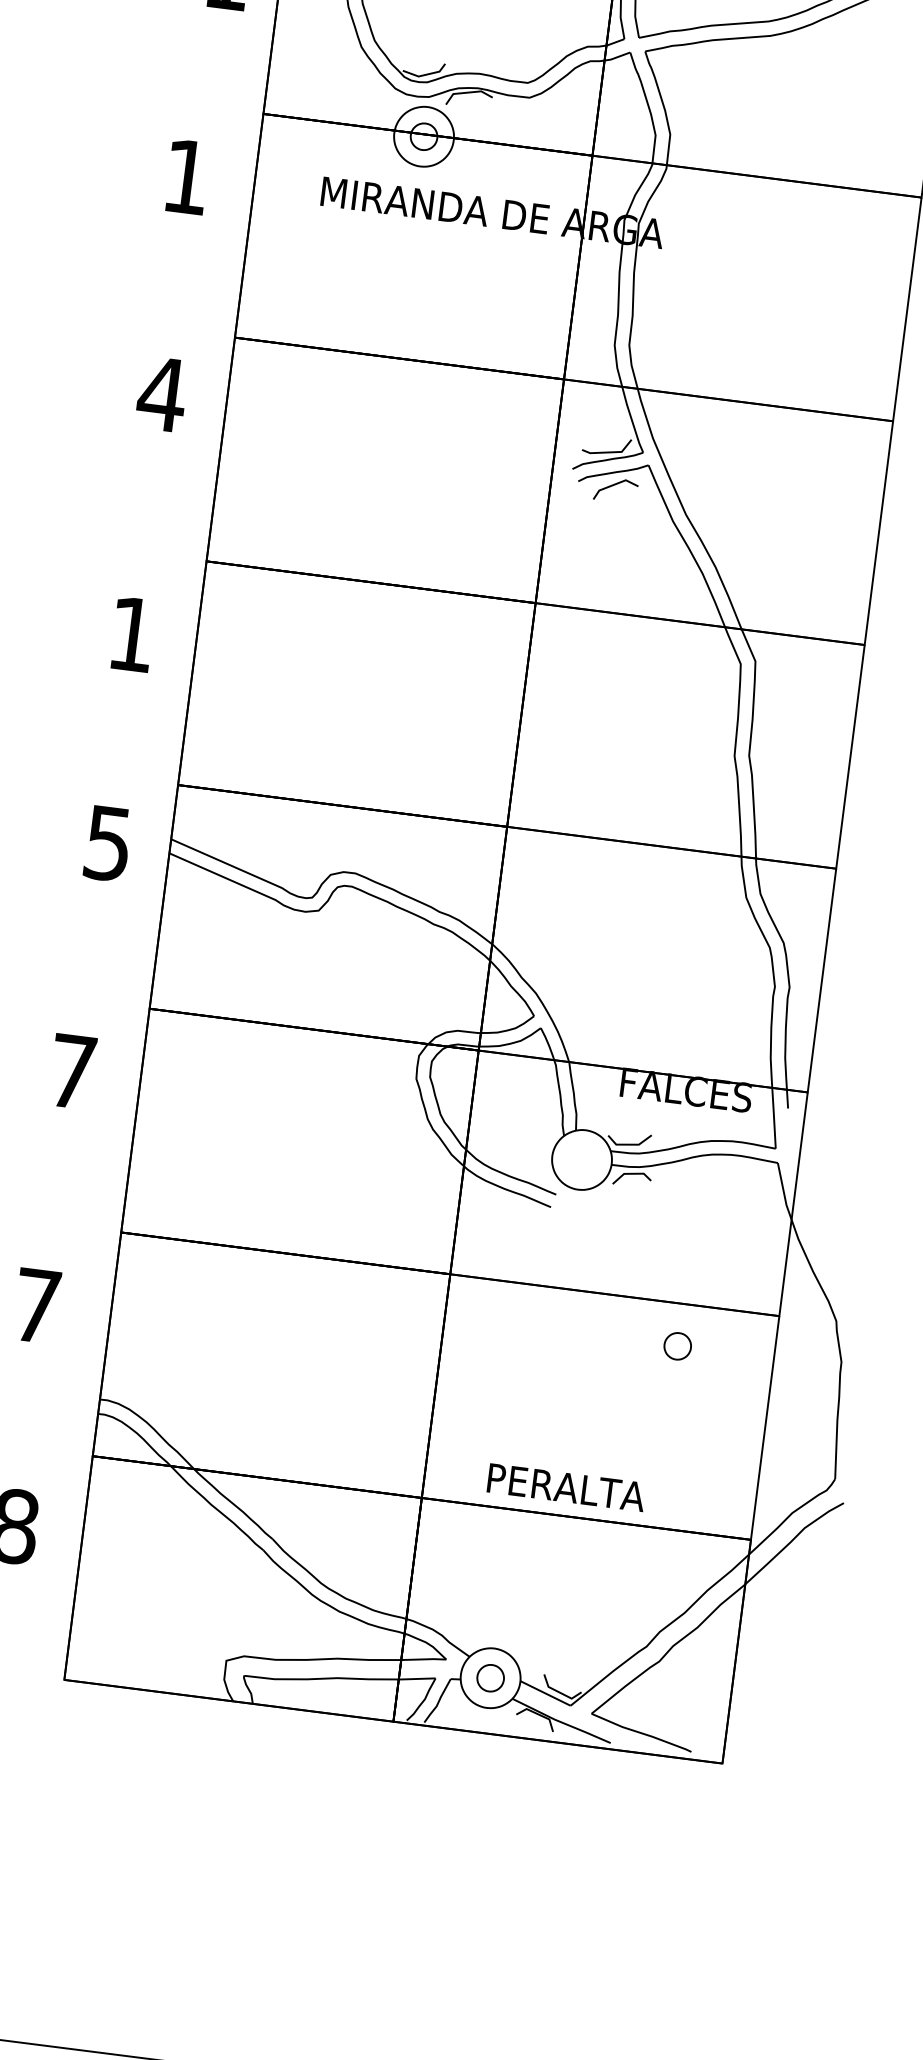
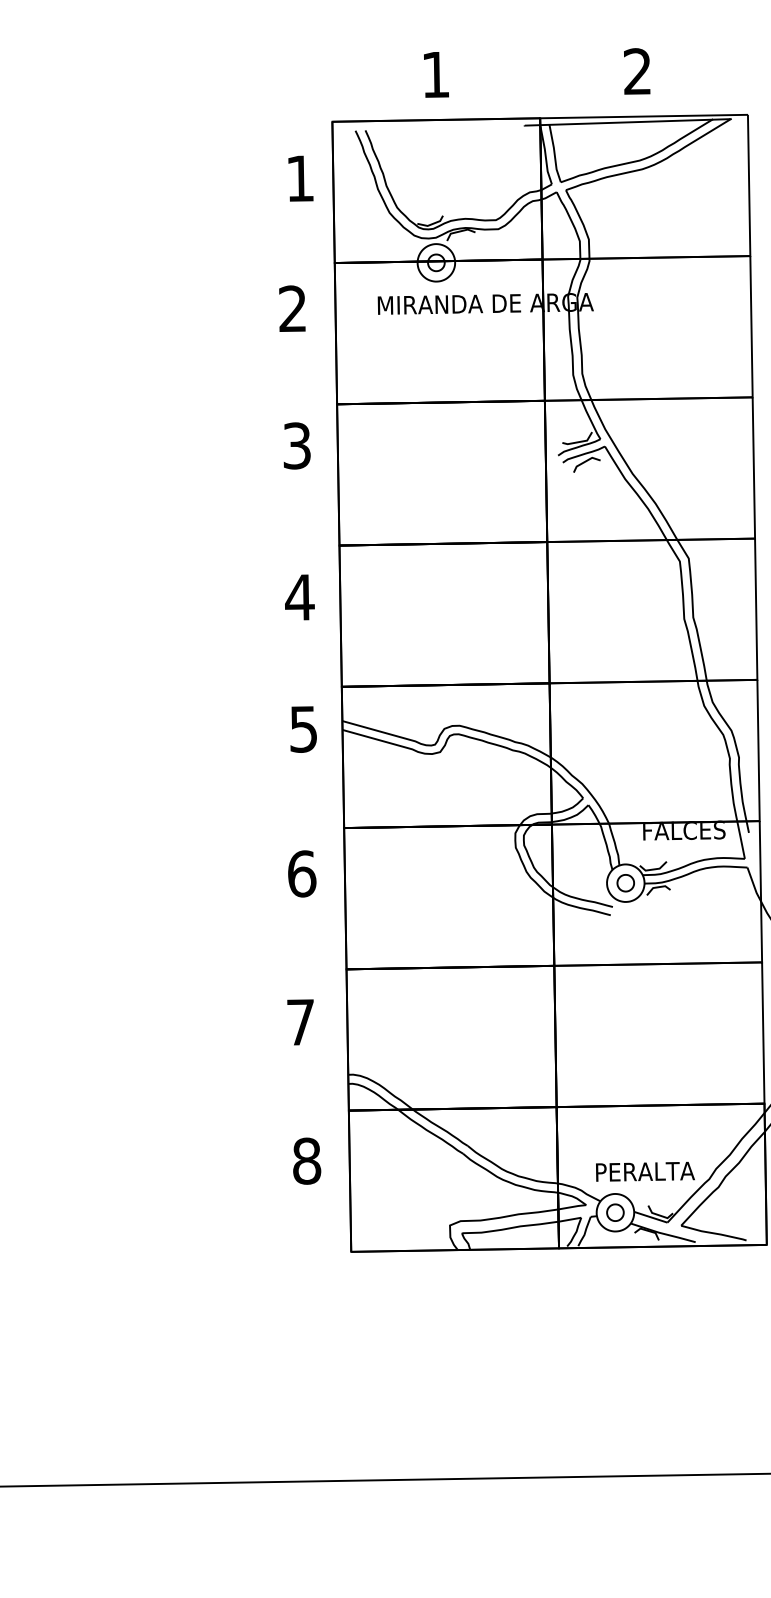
text: (186, 176) -> (292, 308), 1 -> 2
text: (163, 393) -> (297, 445), 4 -> 3
text: (131, 634) -> (299, 597), 1 -> 4
text: (73, 1071) -> (302, 873), 7 -> 6
part: (677, 1346) -> (625, 883), moved
text: (566, 1487) -> (645, 1171), moved

